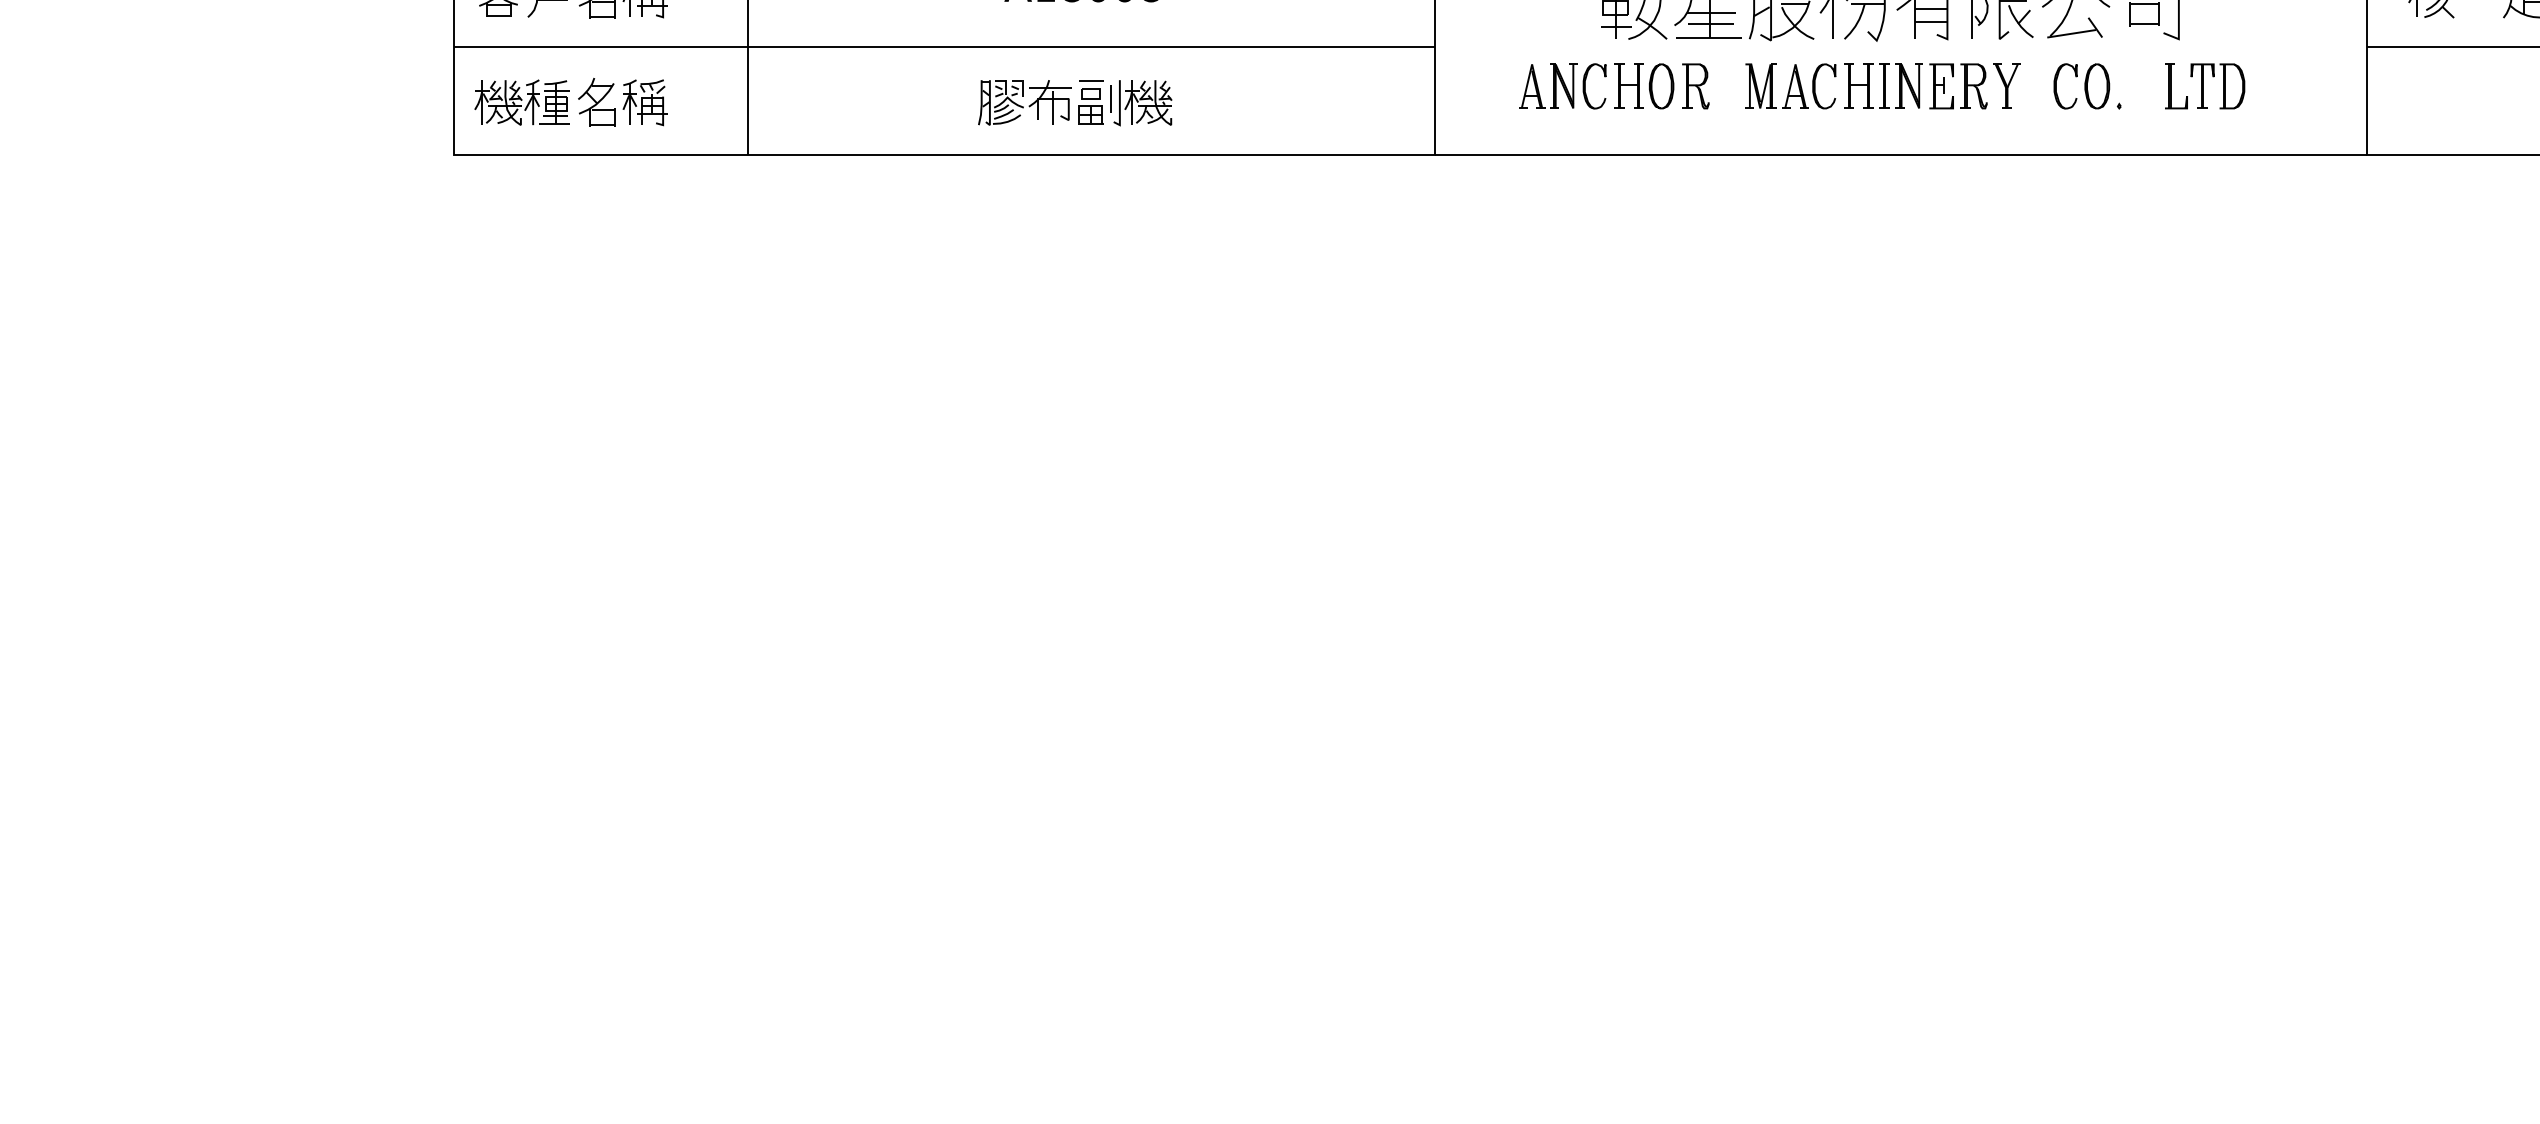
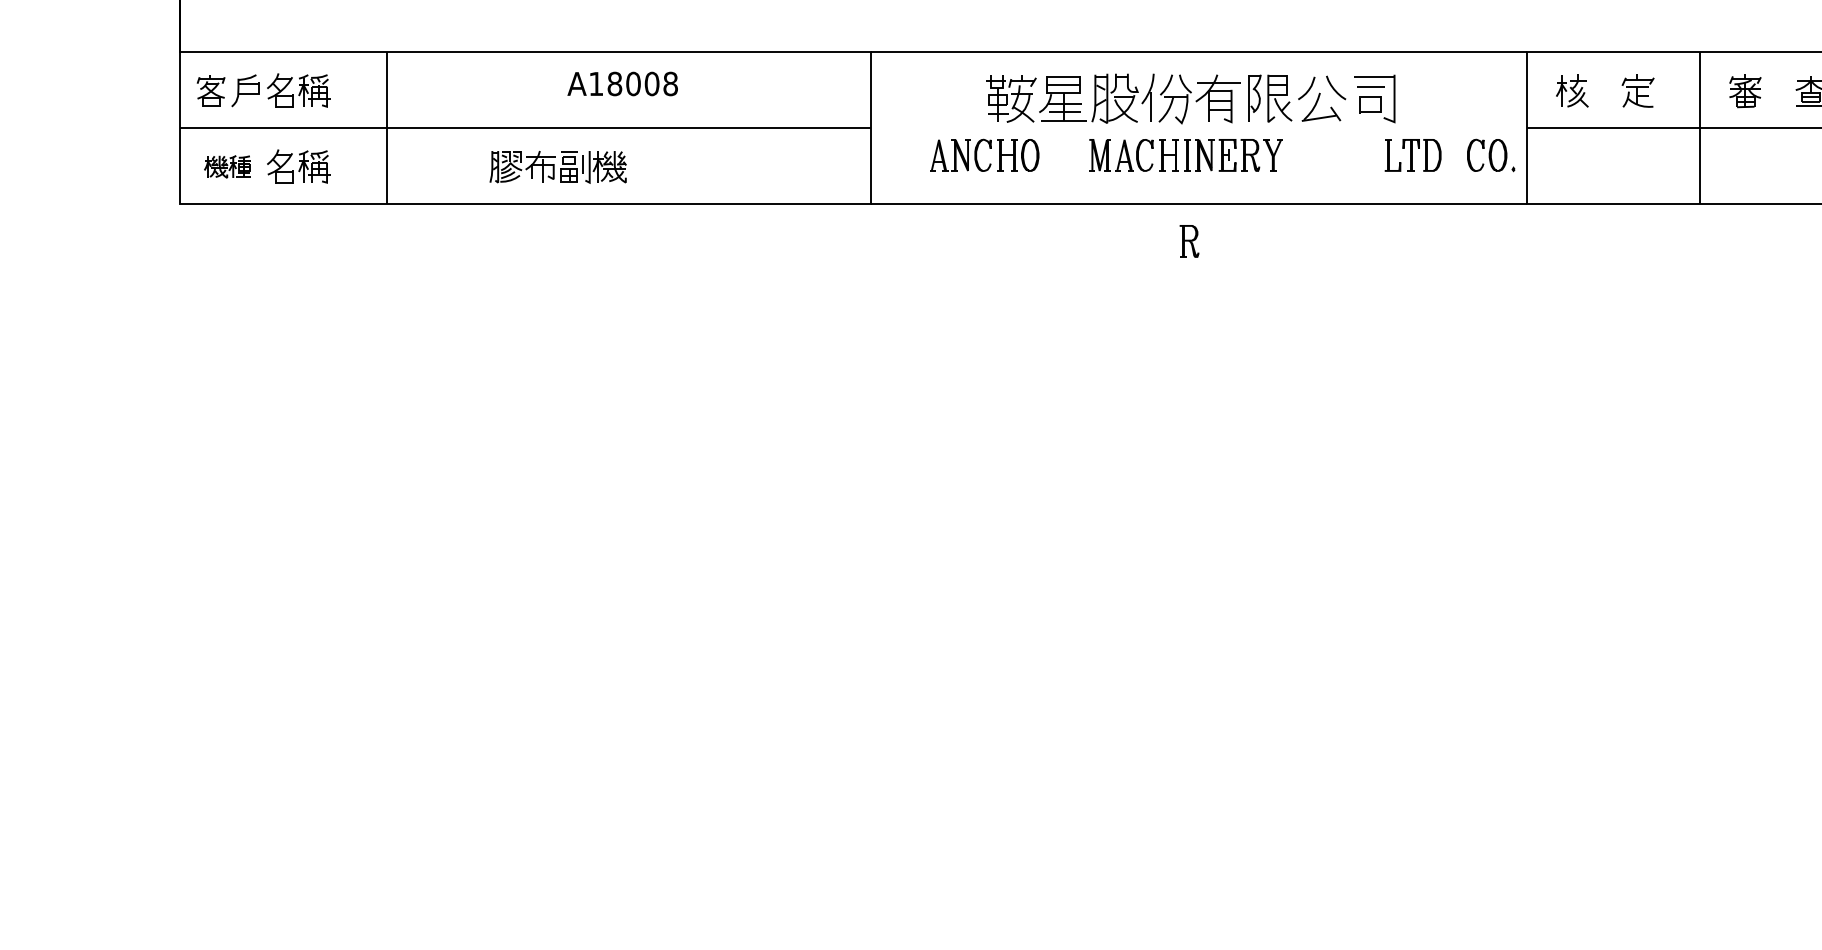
part: (1696, 86) -> (1189, 241), moved
part: (2087, 86) -> (1491, 155), moved
part: (521, 102) -> (227, 166), size x0.7
part: (1074, 102) -> (557, 166), moved

